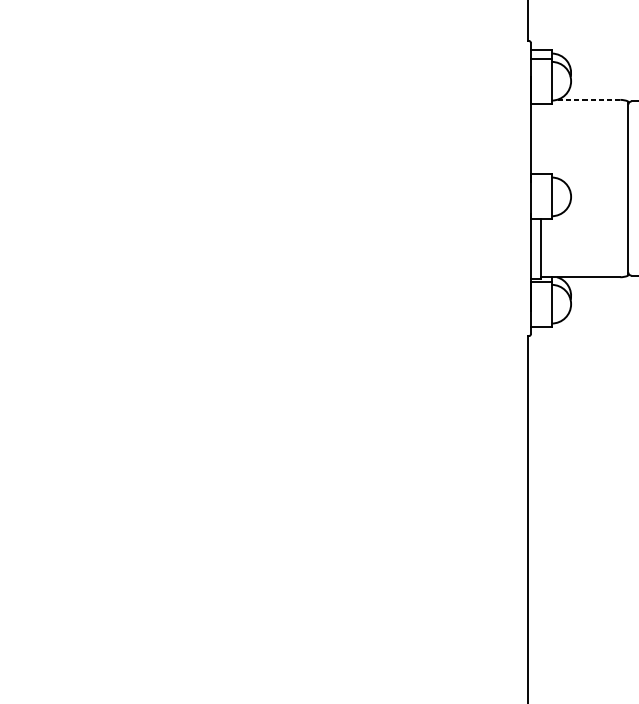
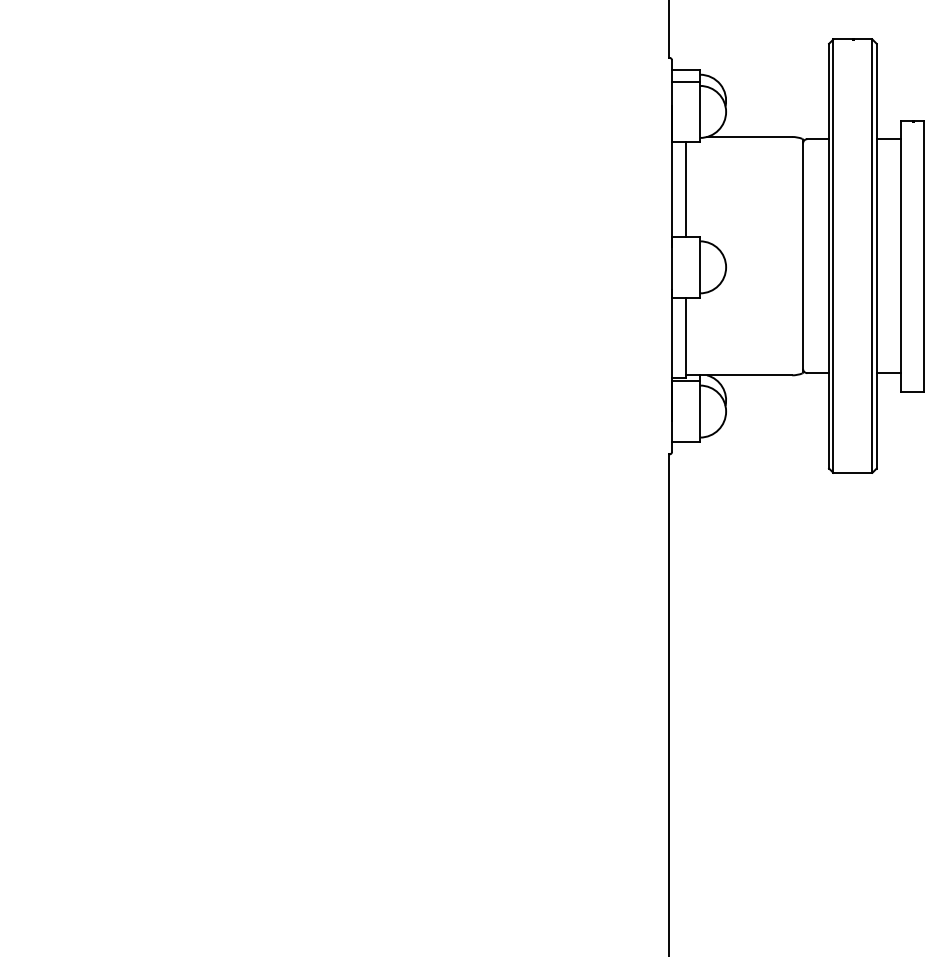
line: (588, 99) -> (749, 136), dashed -> solid
line: (541, 138) -> (686, 189), added

